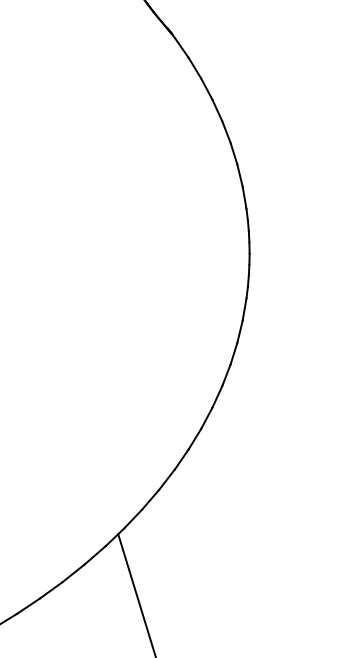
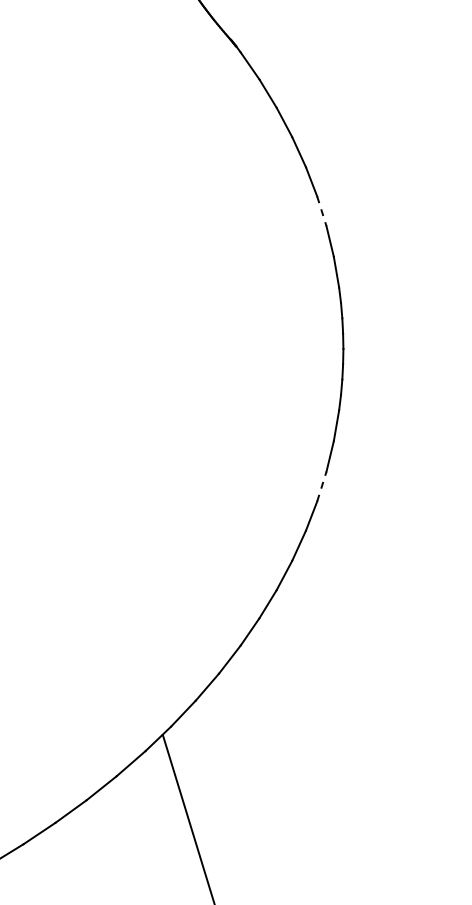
line: (233, 153) -> (321, 211), solid -> dashed
line: (233, 353) -> (321, 486), solid -> dashed

